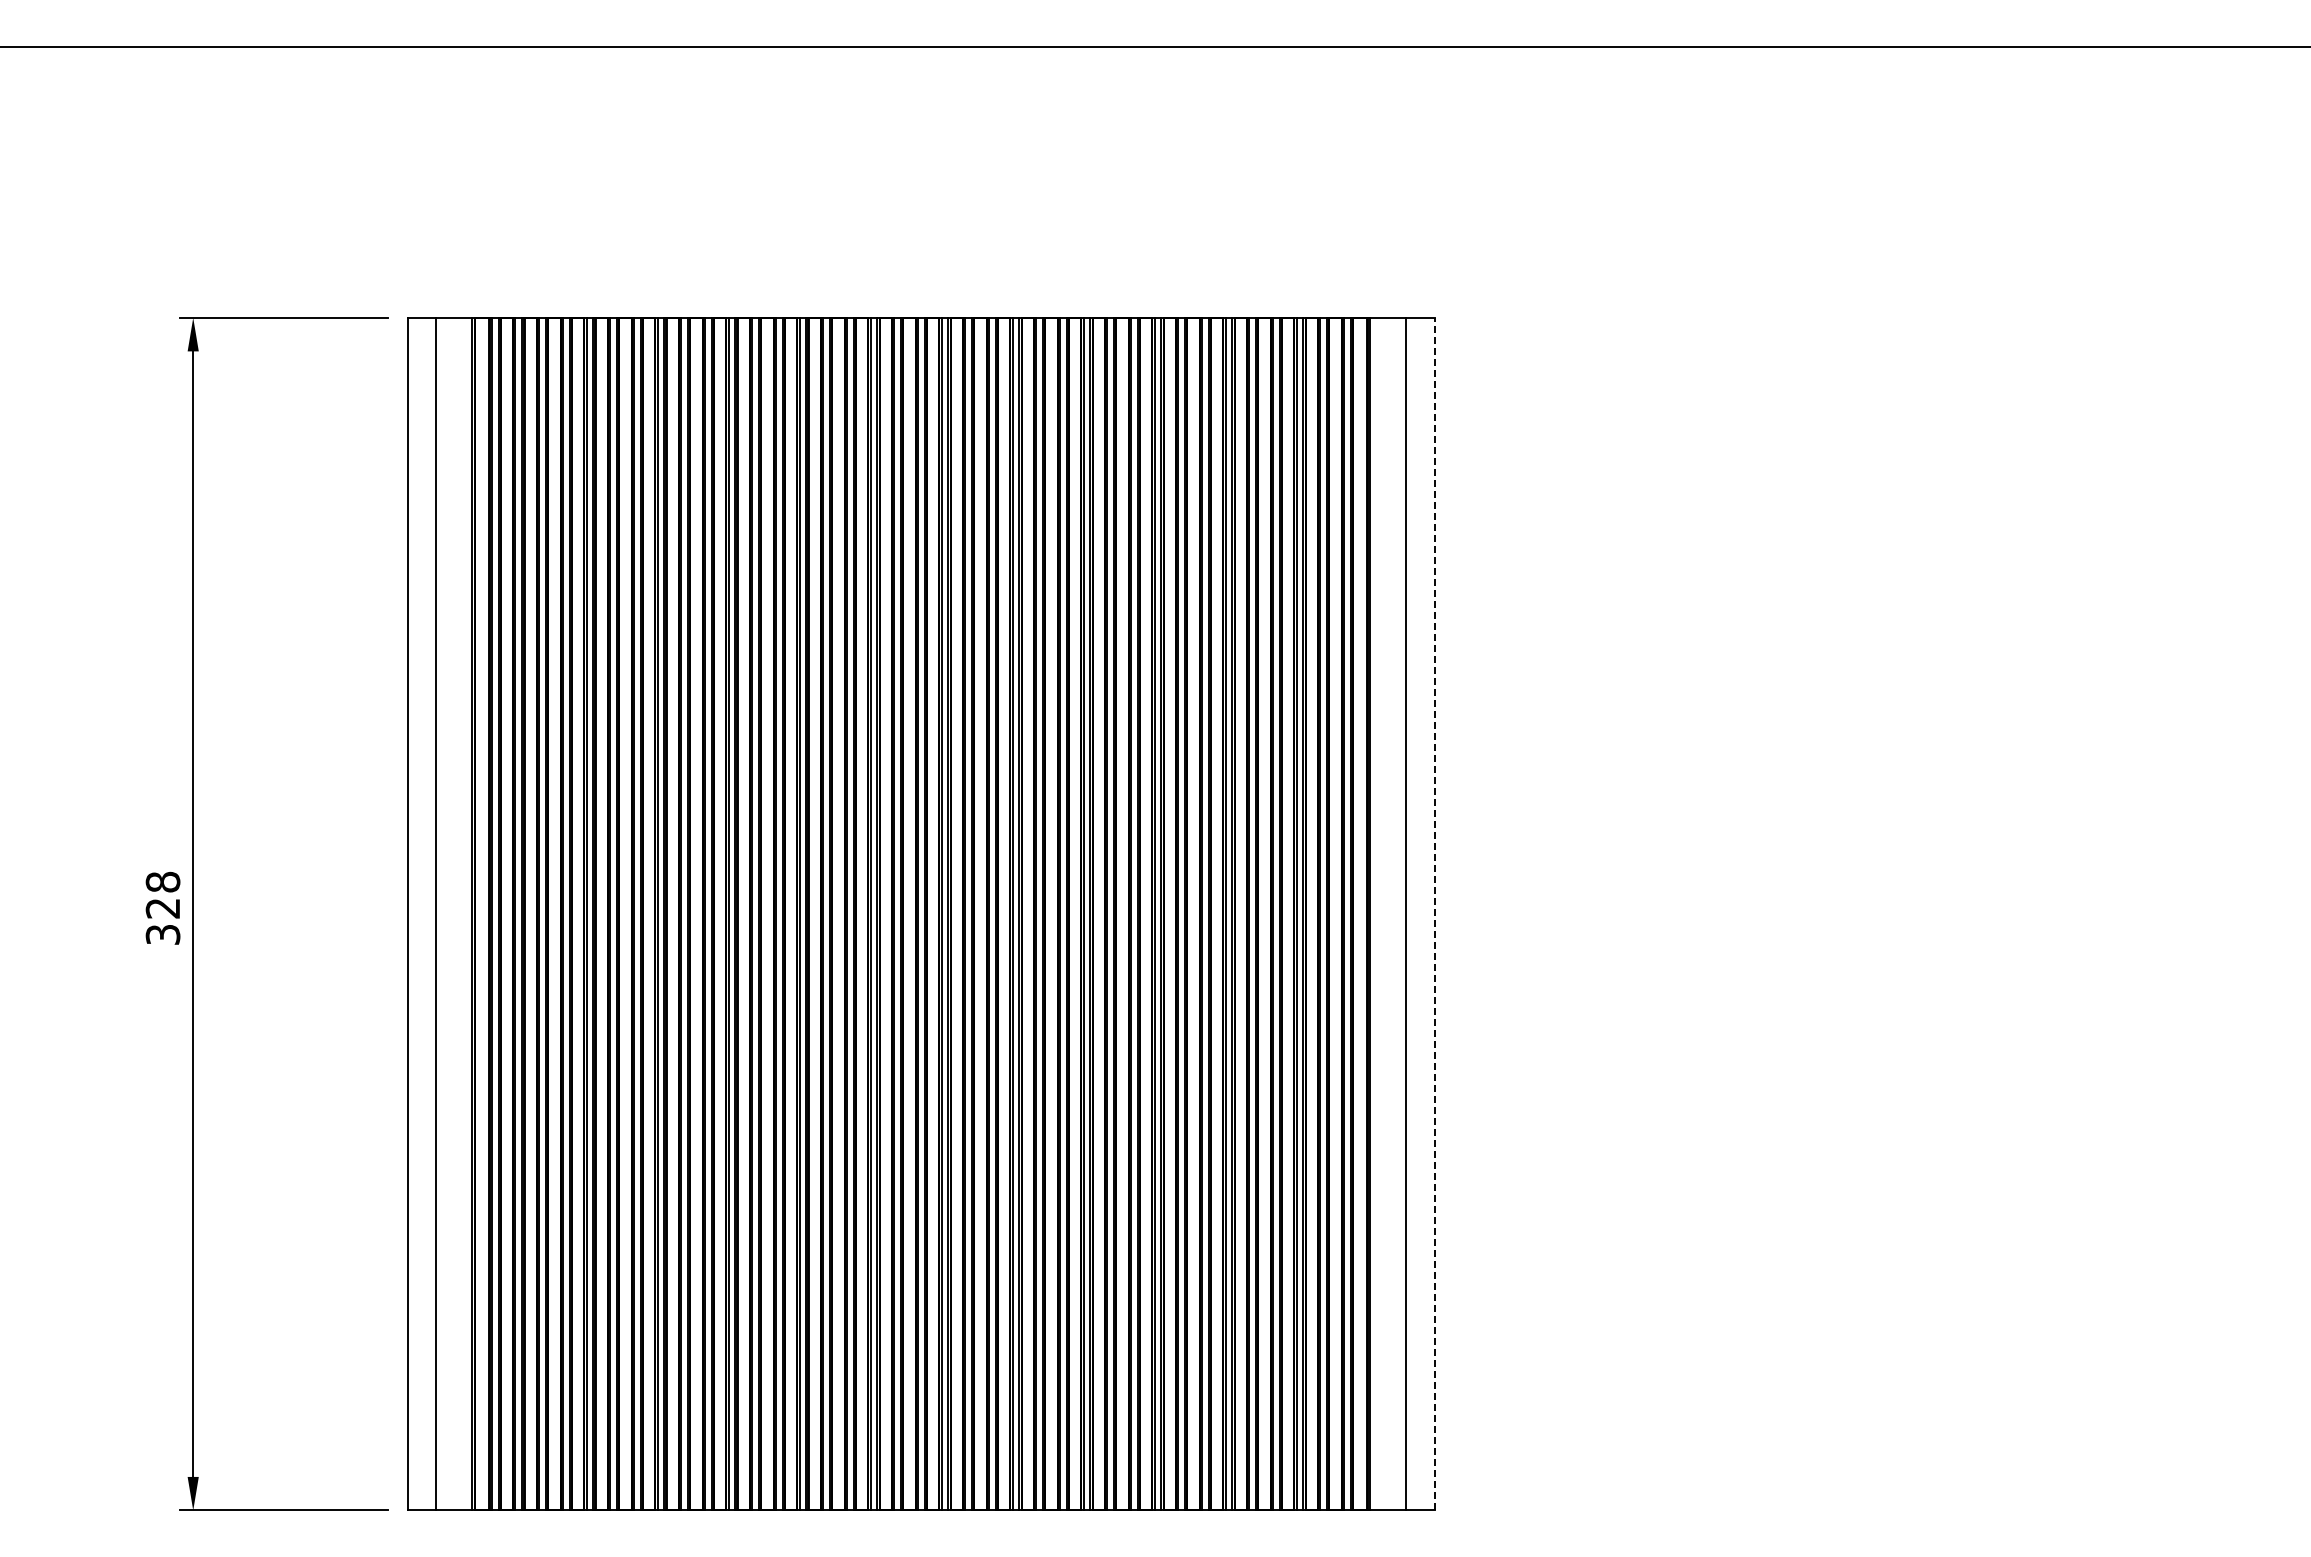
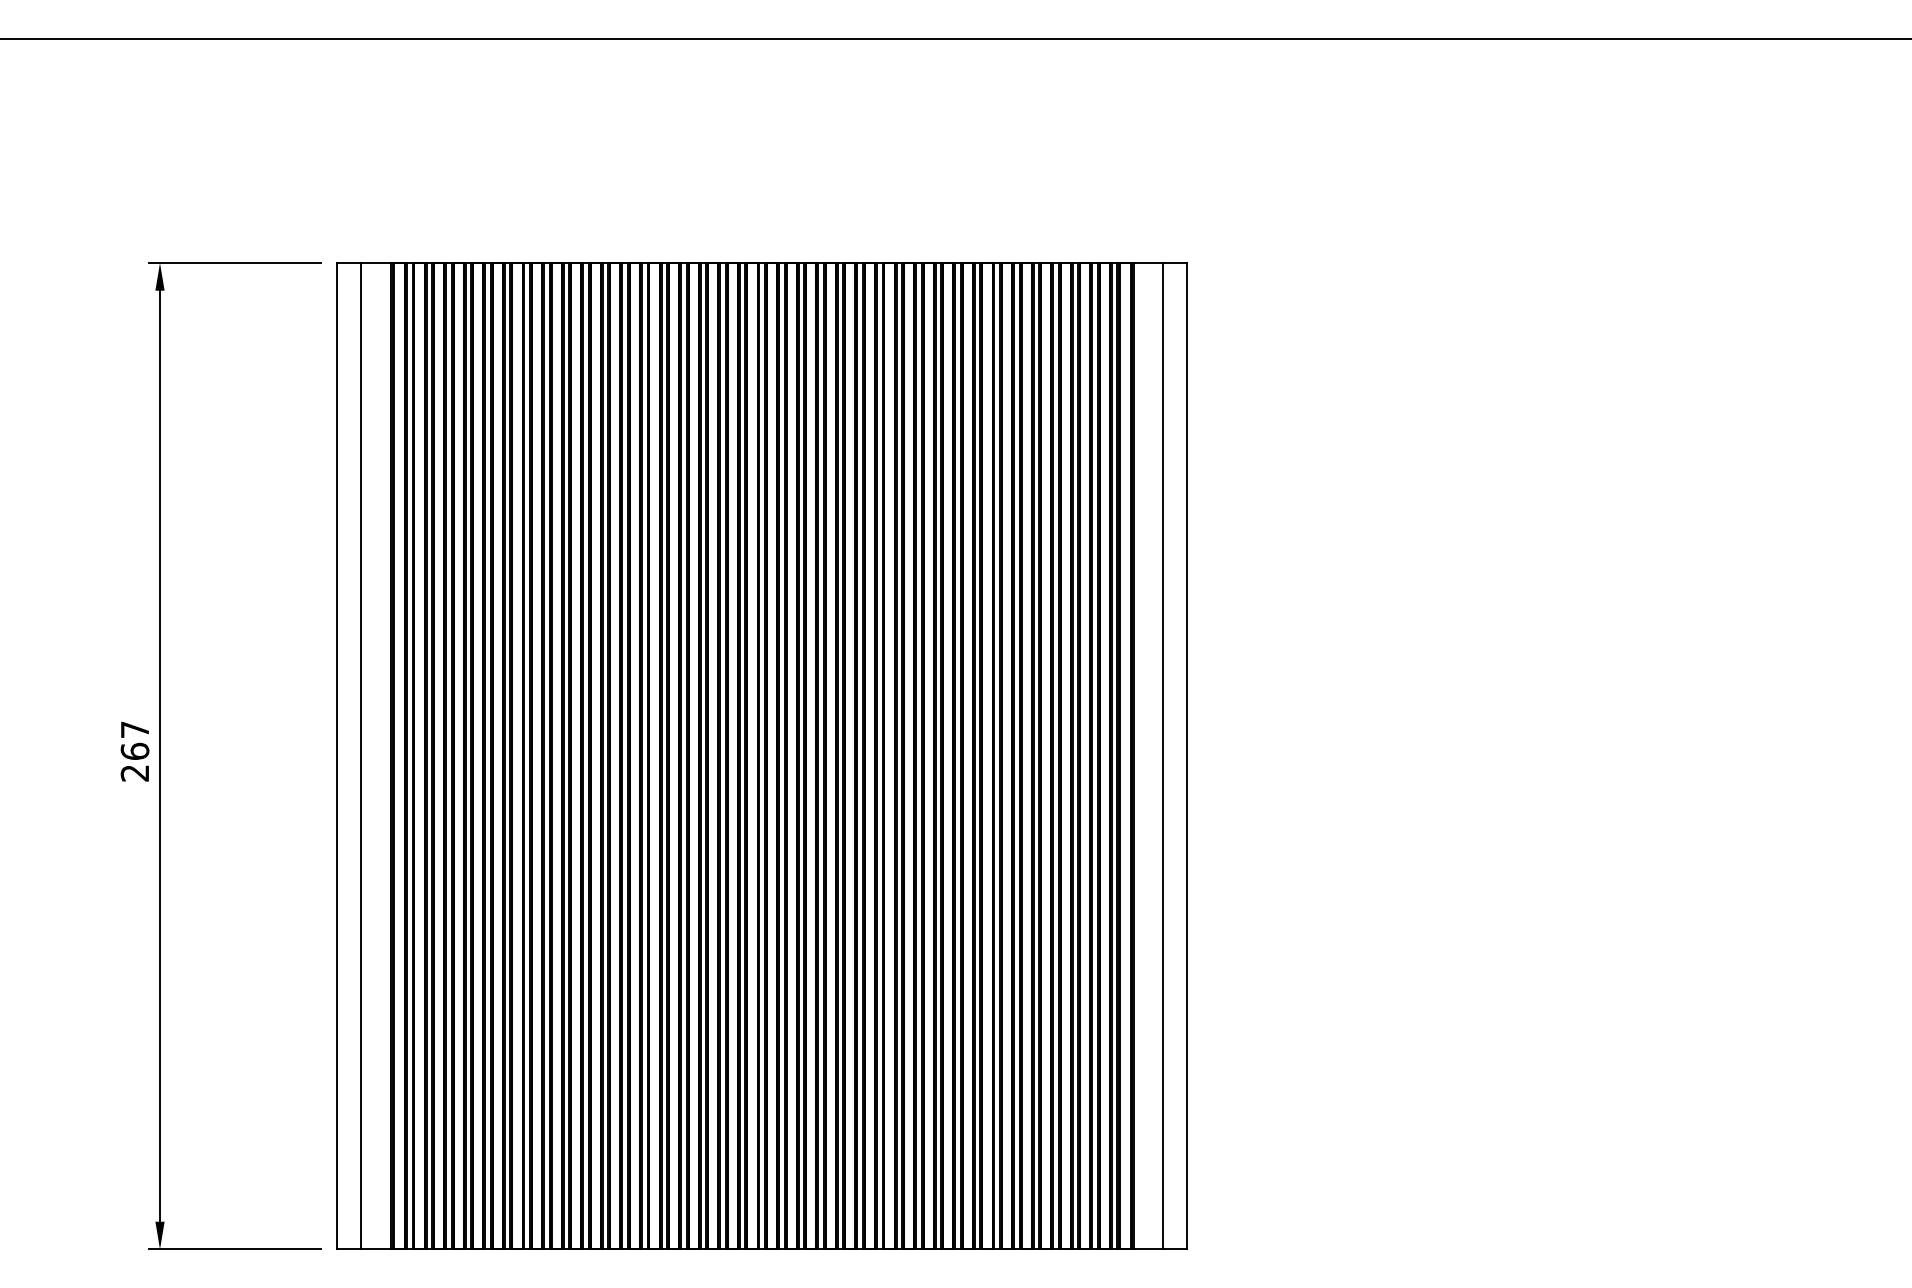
text: (162, 907) -> (134, 750), 328 -> 267
line: (1434, 913) -> (1186, 755), dashed -> solid

